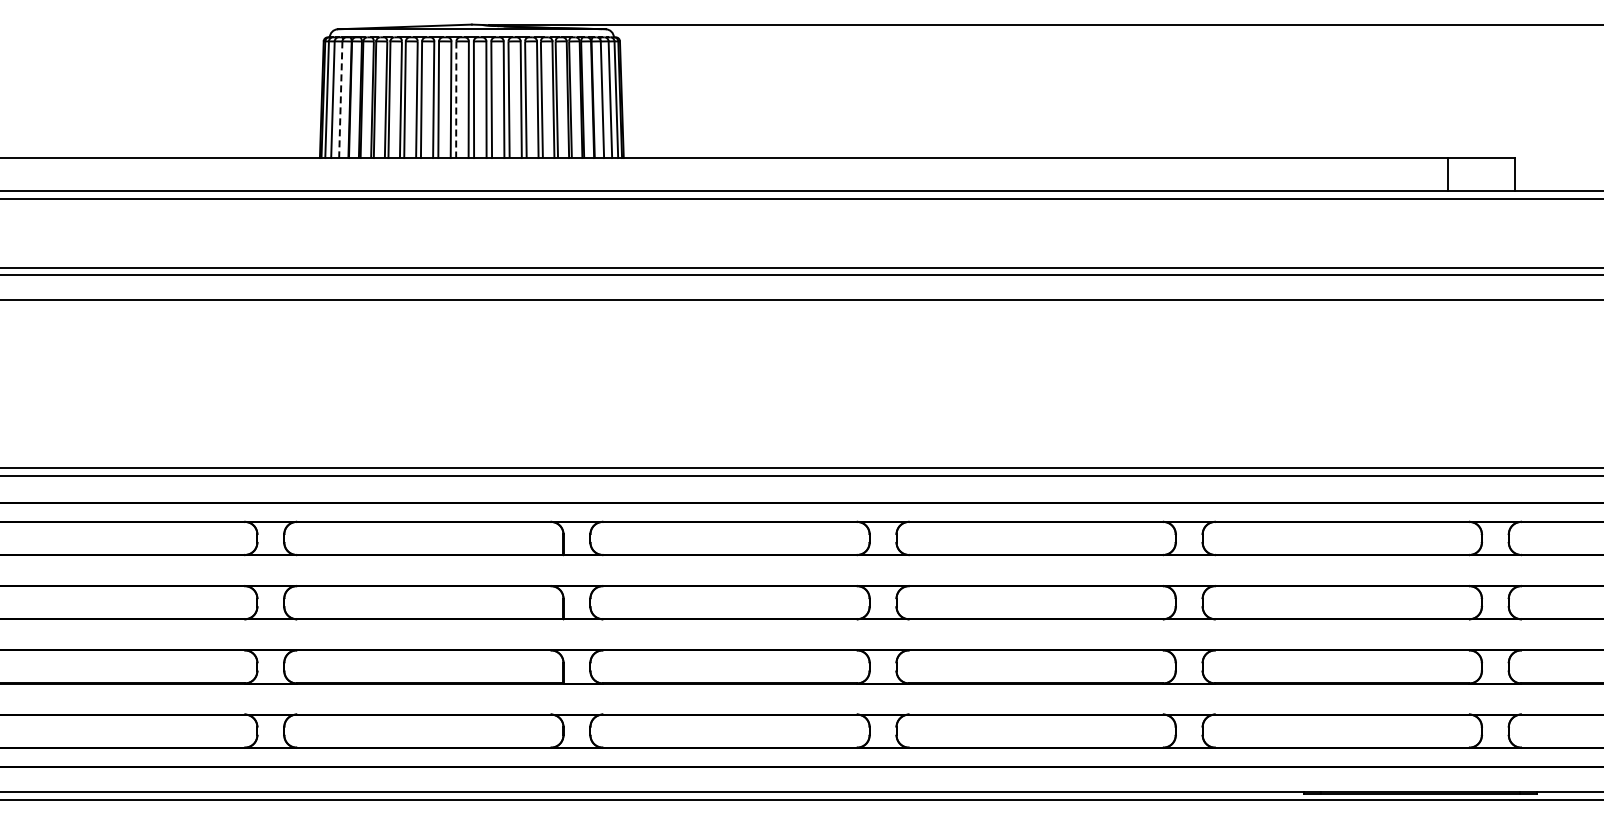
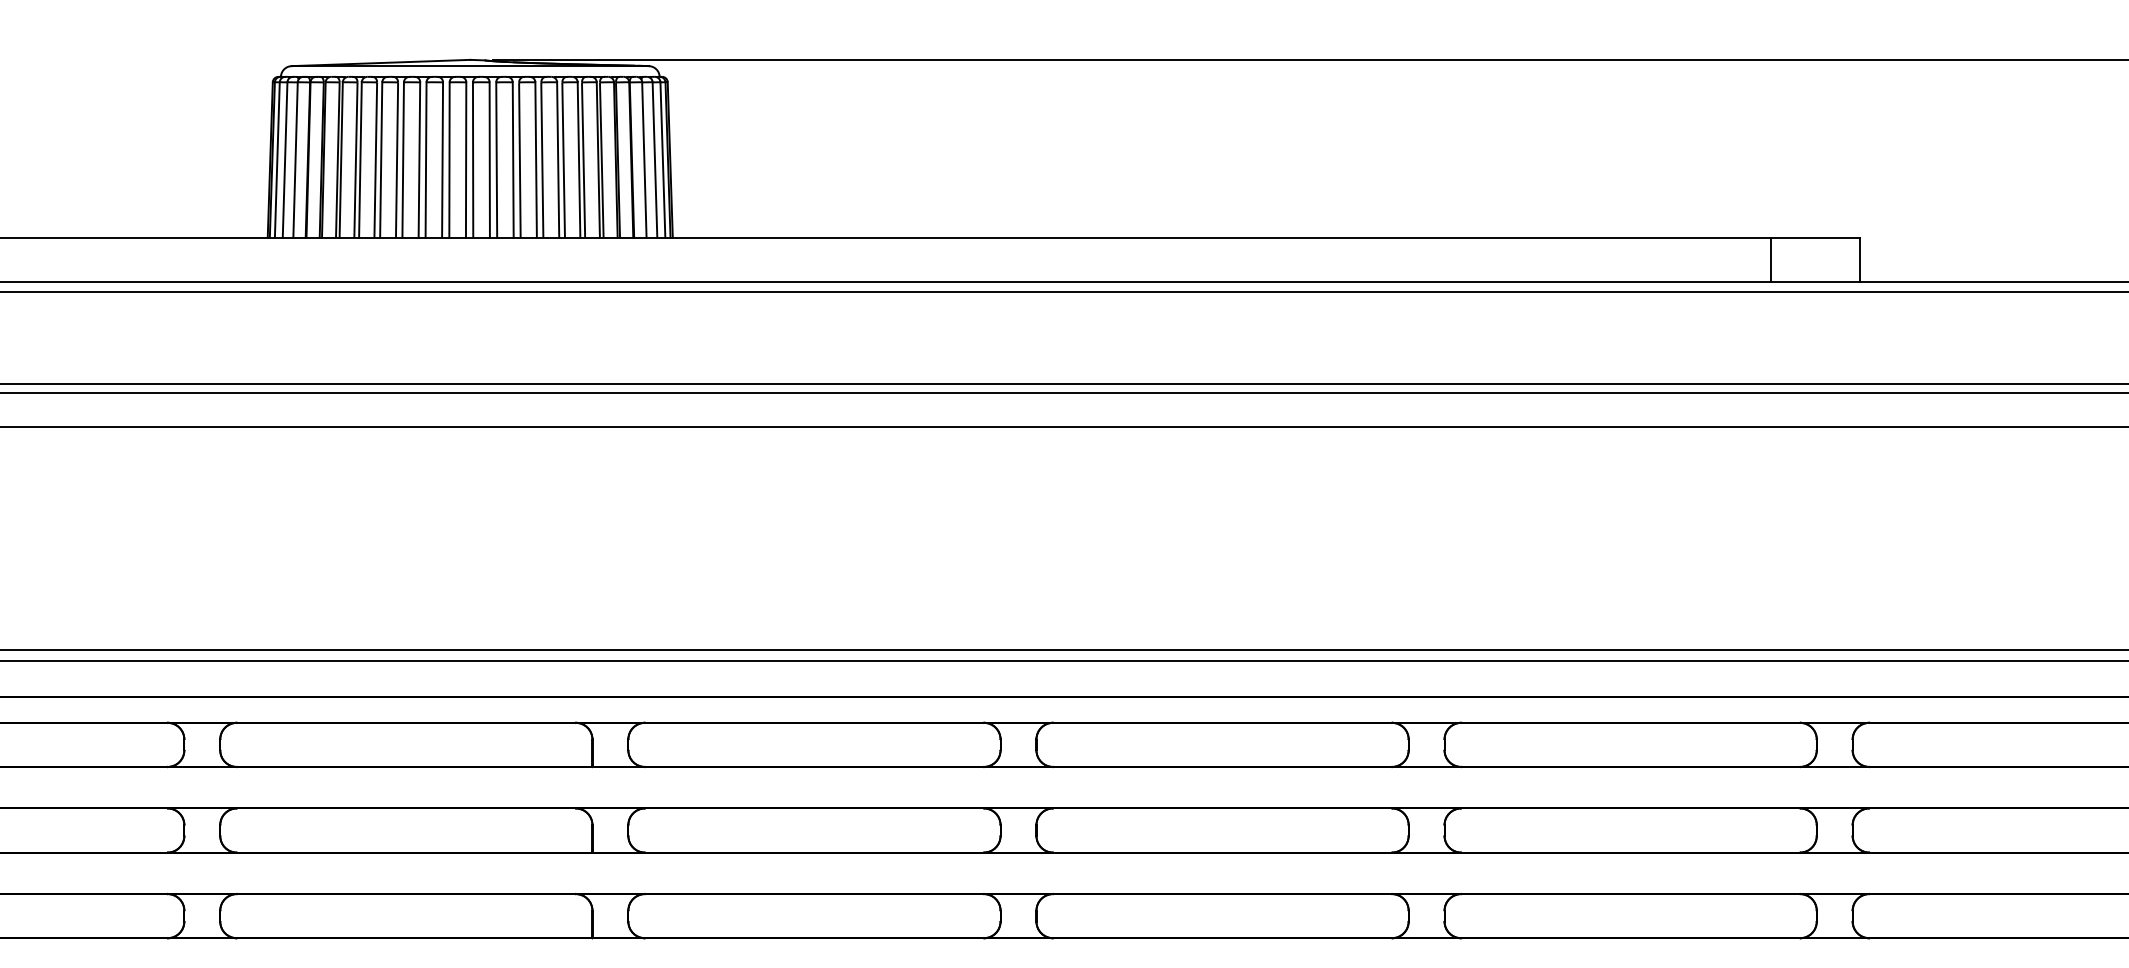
line: (340, 100) -> (295, 161), dashed -> solid
line: (456, 100) -> (449, 161), dashed -> solid

